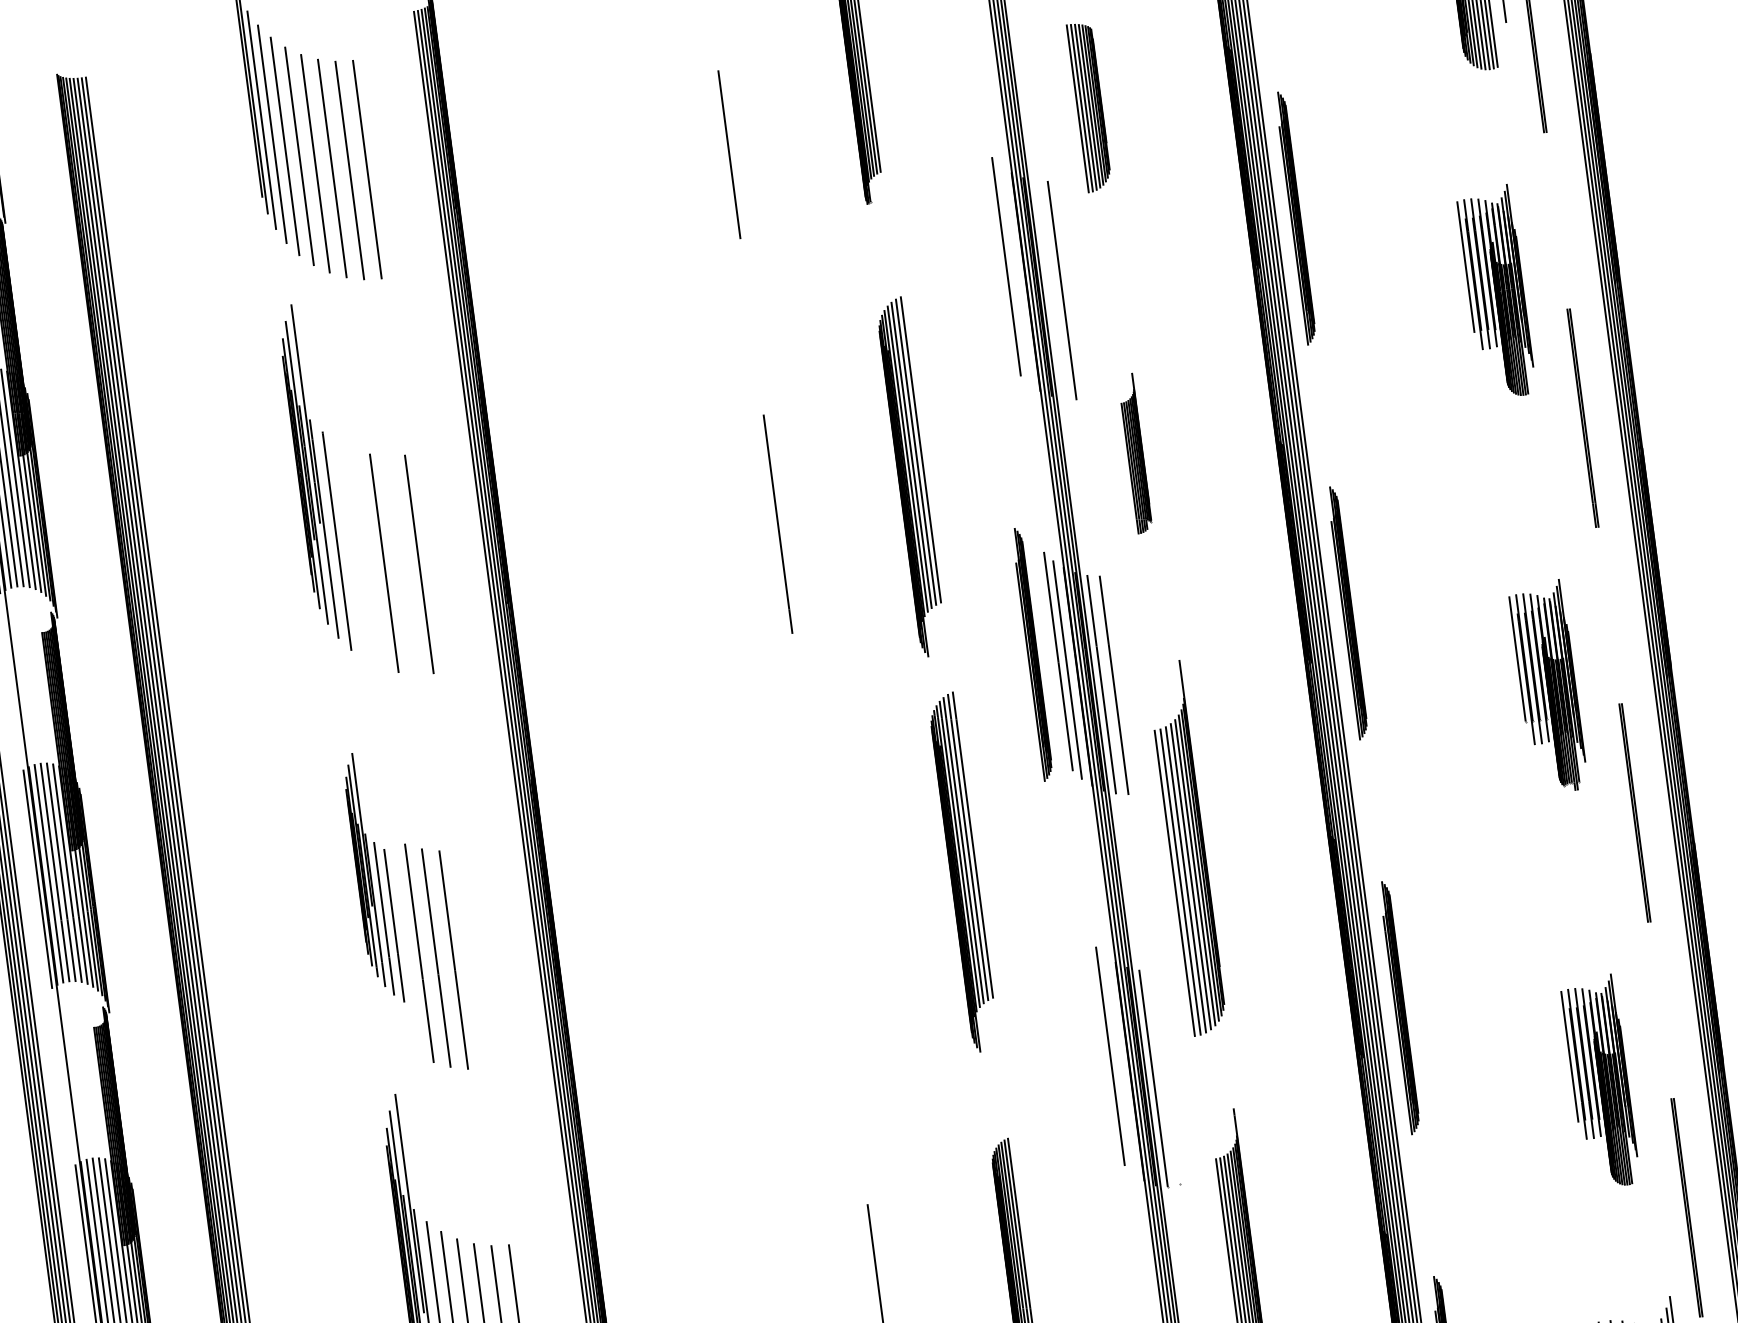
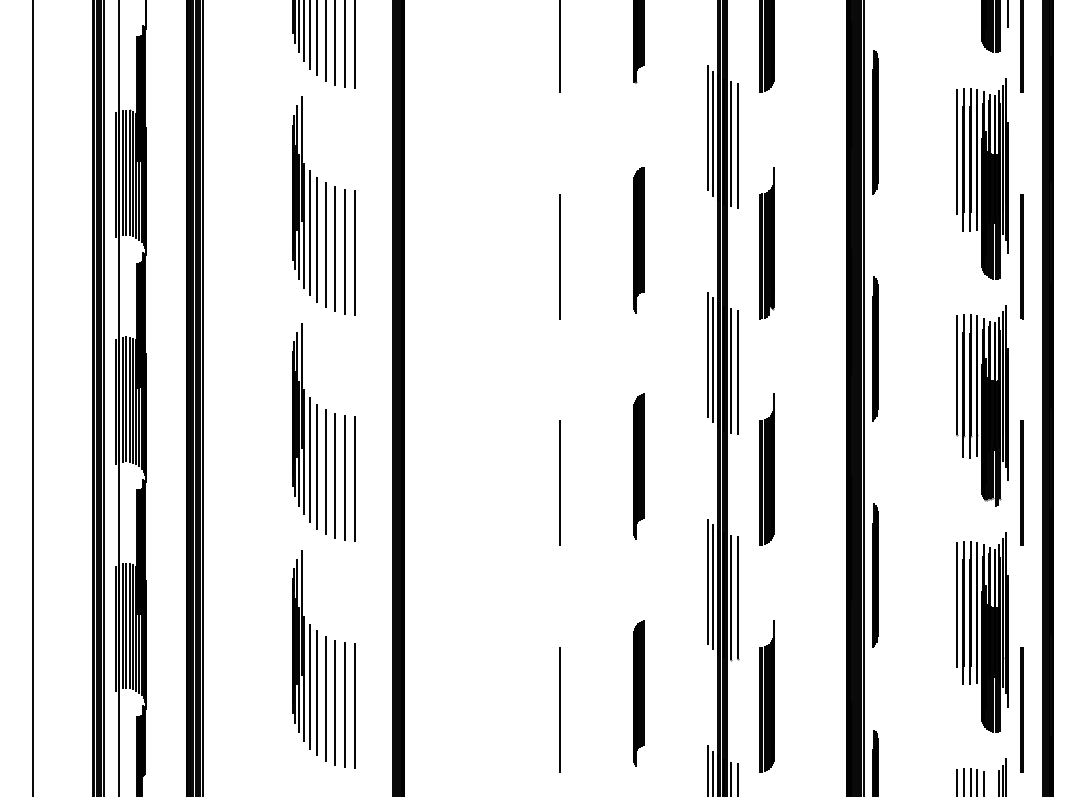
line: (1015, 274) -> (712, 133), added
line: (1049, 289) -> (730, 144), added
part: (1495, 291) -> (982, 178), size x1.67
part: (1134, 454) -> (766, 243), size x1.67
part: (911, 478) -> (638, 240), size x0.71
line: (351, 551) -> (317, 240), added
line: (367, 558) -> (325, 245), added
line: (401, 564) -> (344, 251), added
part: (1033, 653) -> (694, 348), removed
part: (1548, 686) -> (982, 405), size x1.67
part: (1186, 847) -> (766, 469), size x0.71
part: (962, 871) -> (638, 466), size x0.71
part: (372, 878) -> (304, 426), size x1.43
line: (828, 917) -> (559, 482), added
line: (471, 957) -> (354, 478), added
line: (1119, 1065) -> (712, 587), added
line: (1165, 1077) -> (737, 597), added
part: (1600, 1082) -> (982, 632), size x1.67

